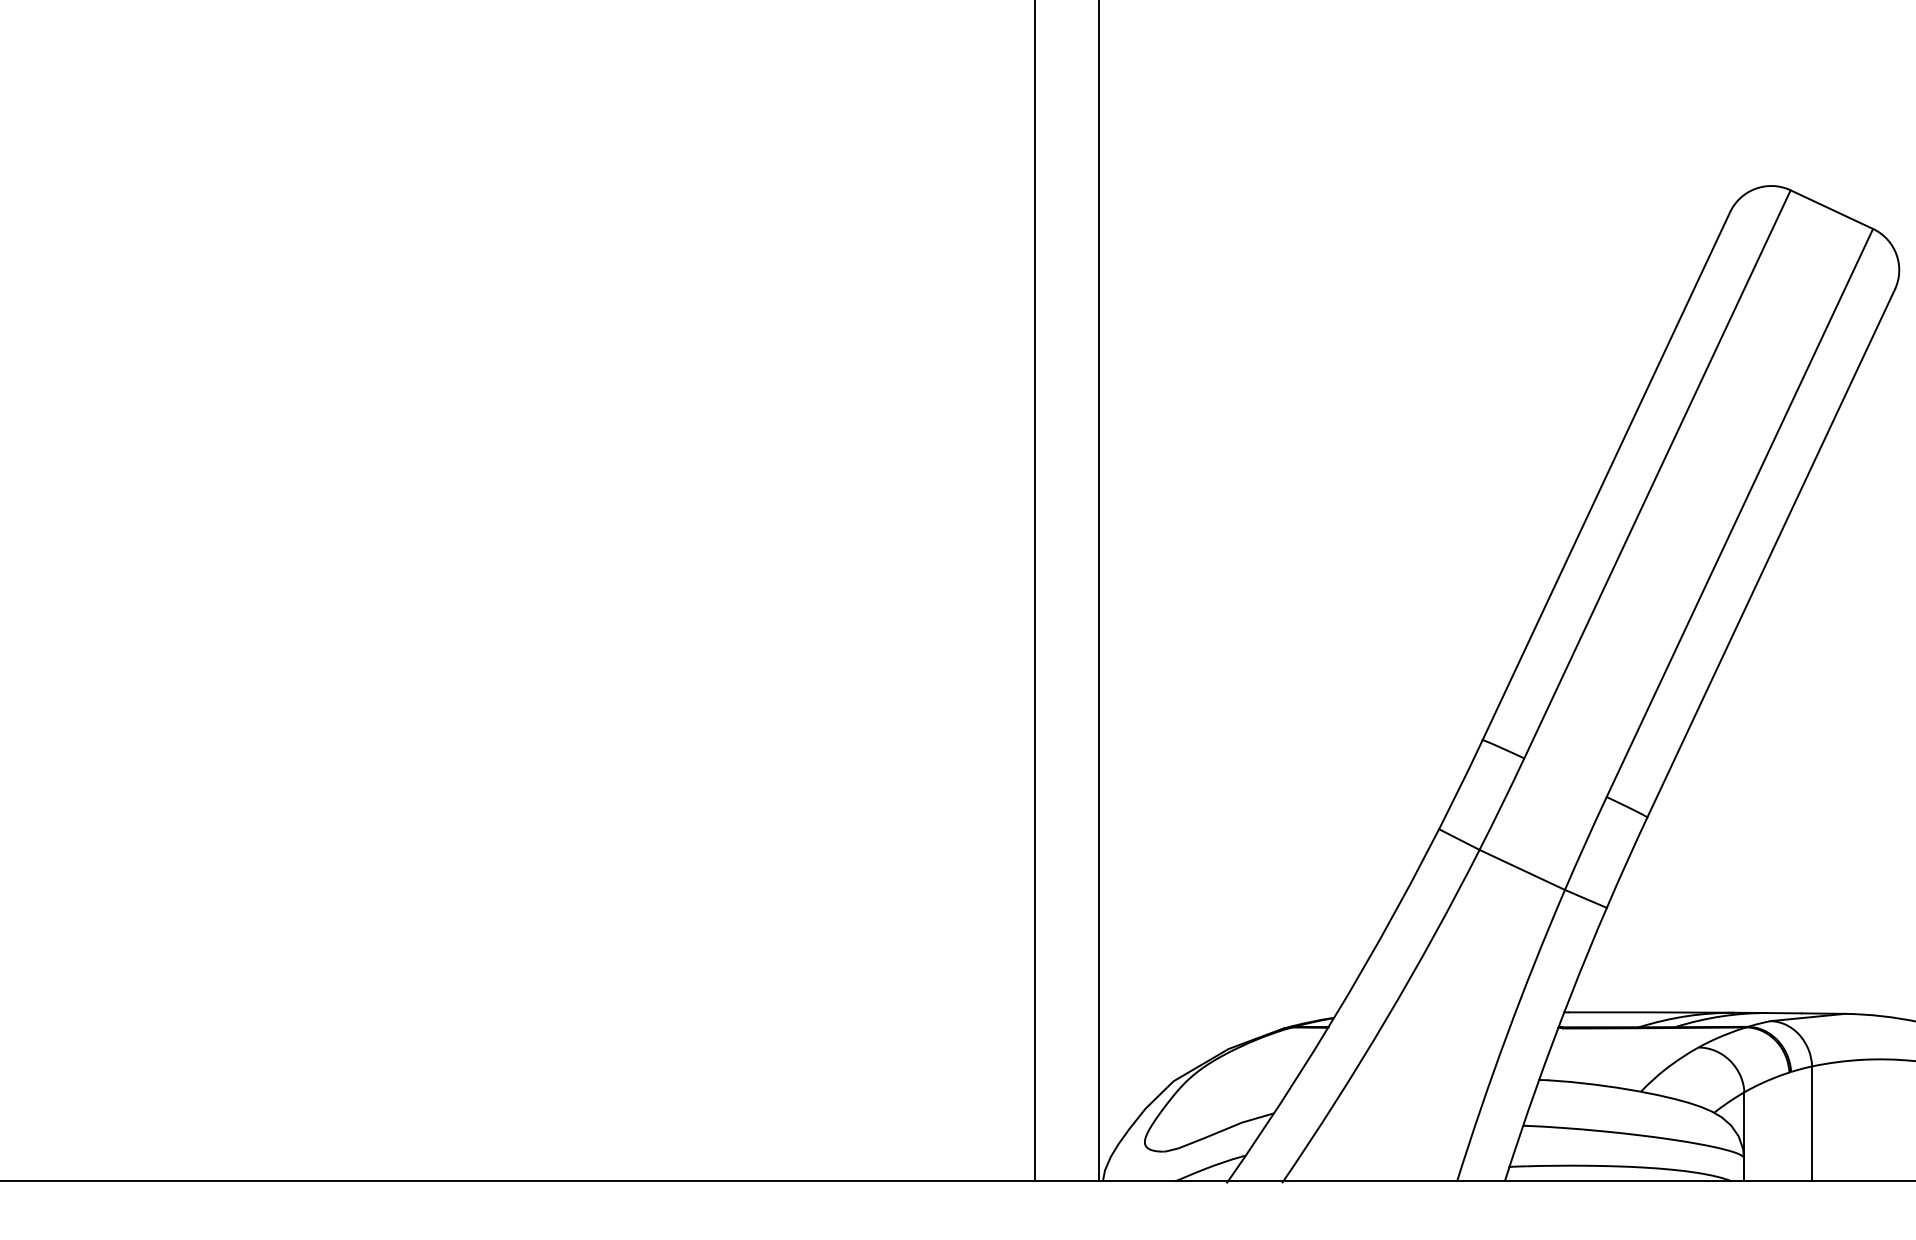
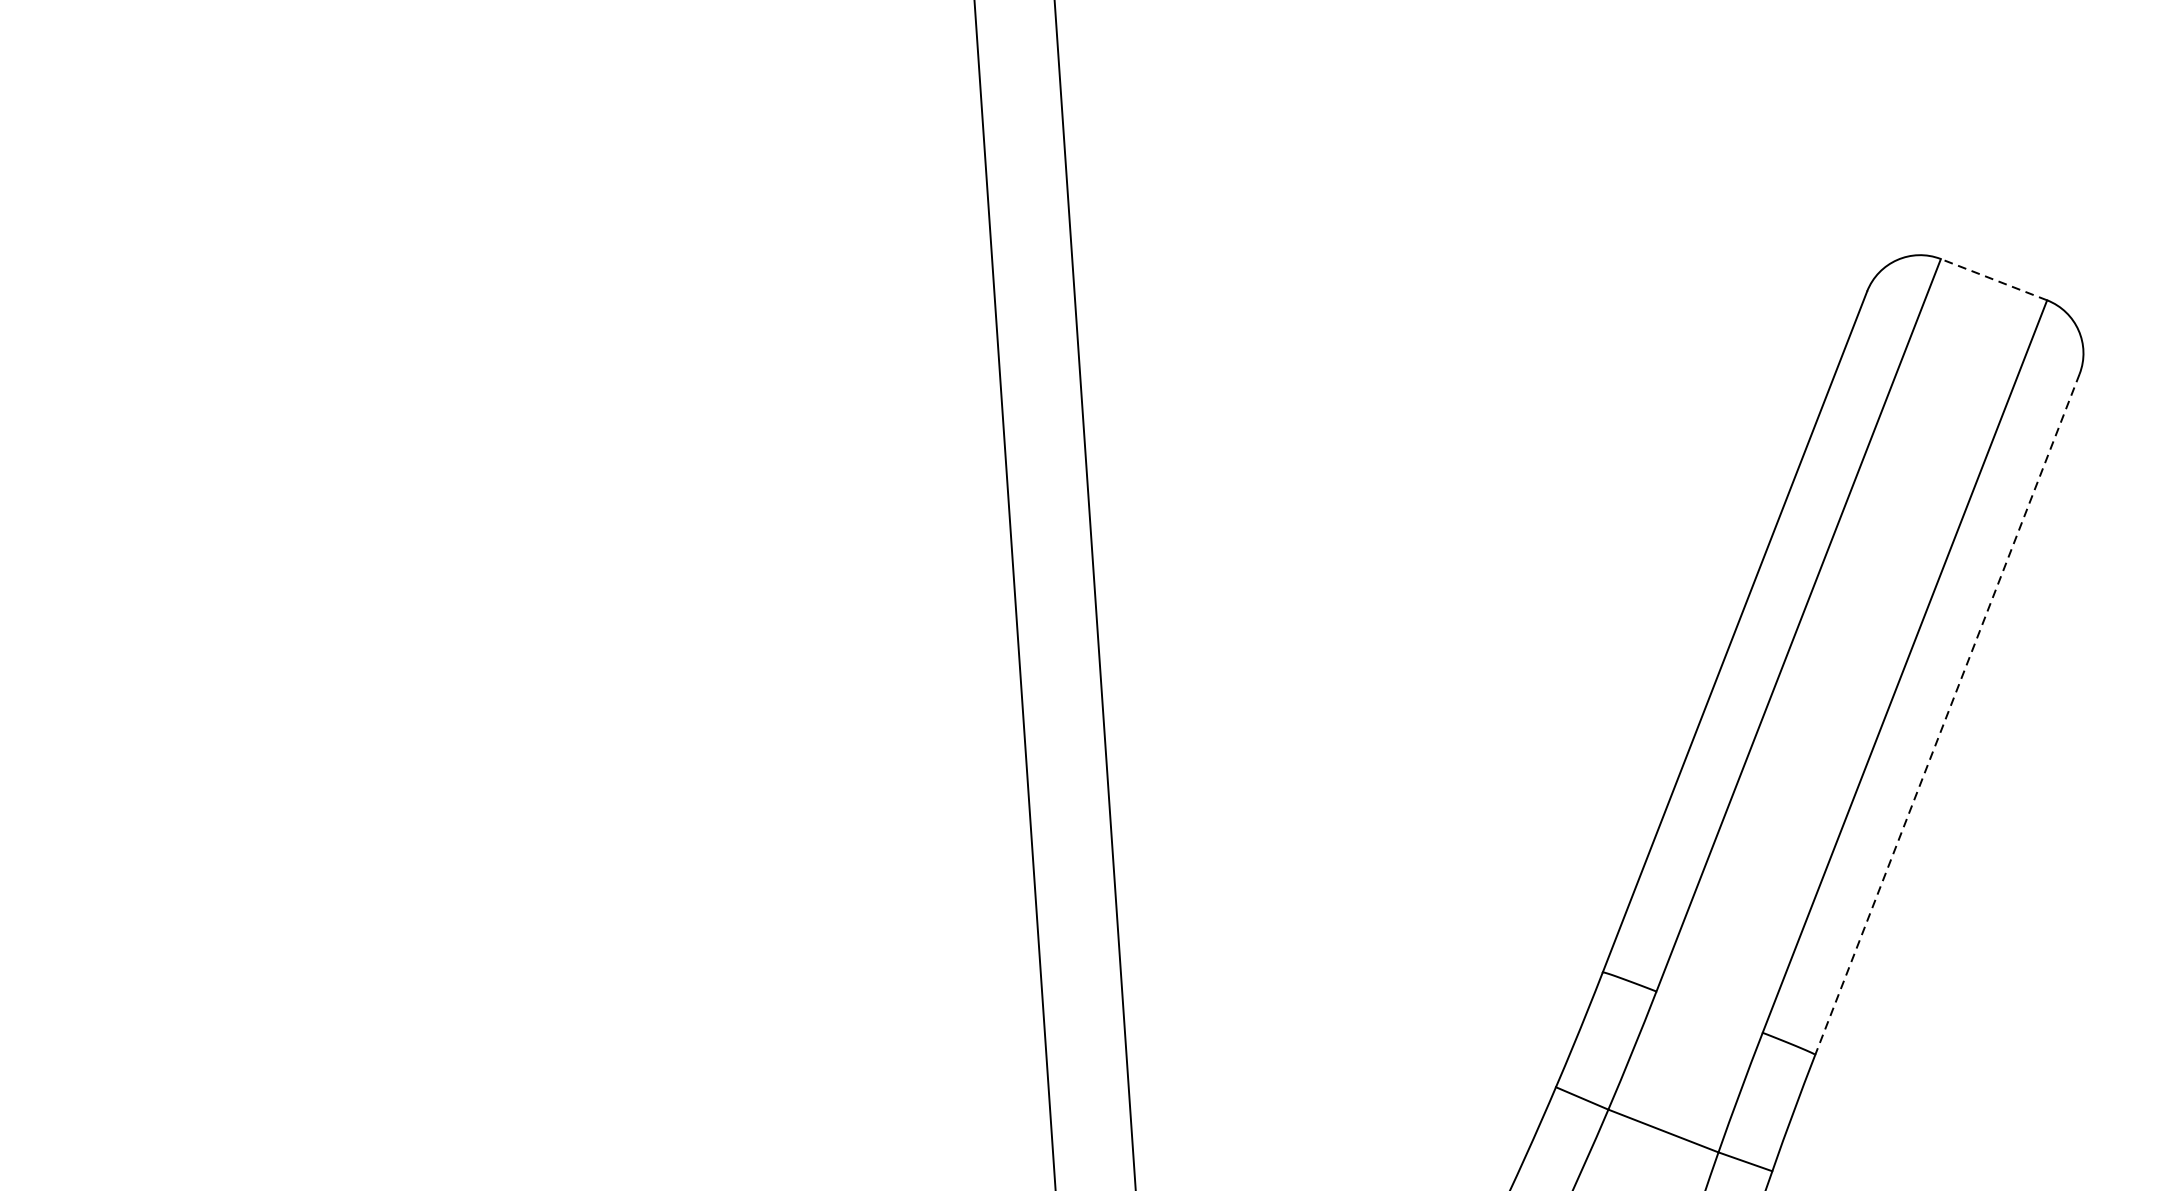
line: (1831, 209) -> (1993, 279), solid -> dashed
line: (1771, 553) -> (1947, 714), solid -> dashed

